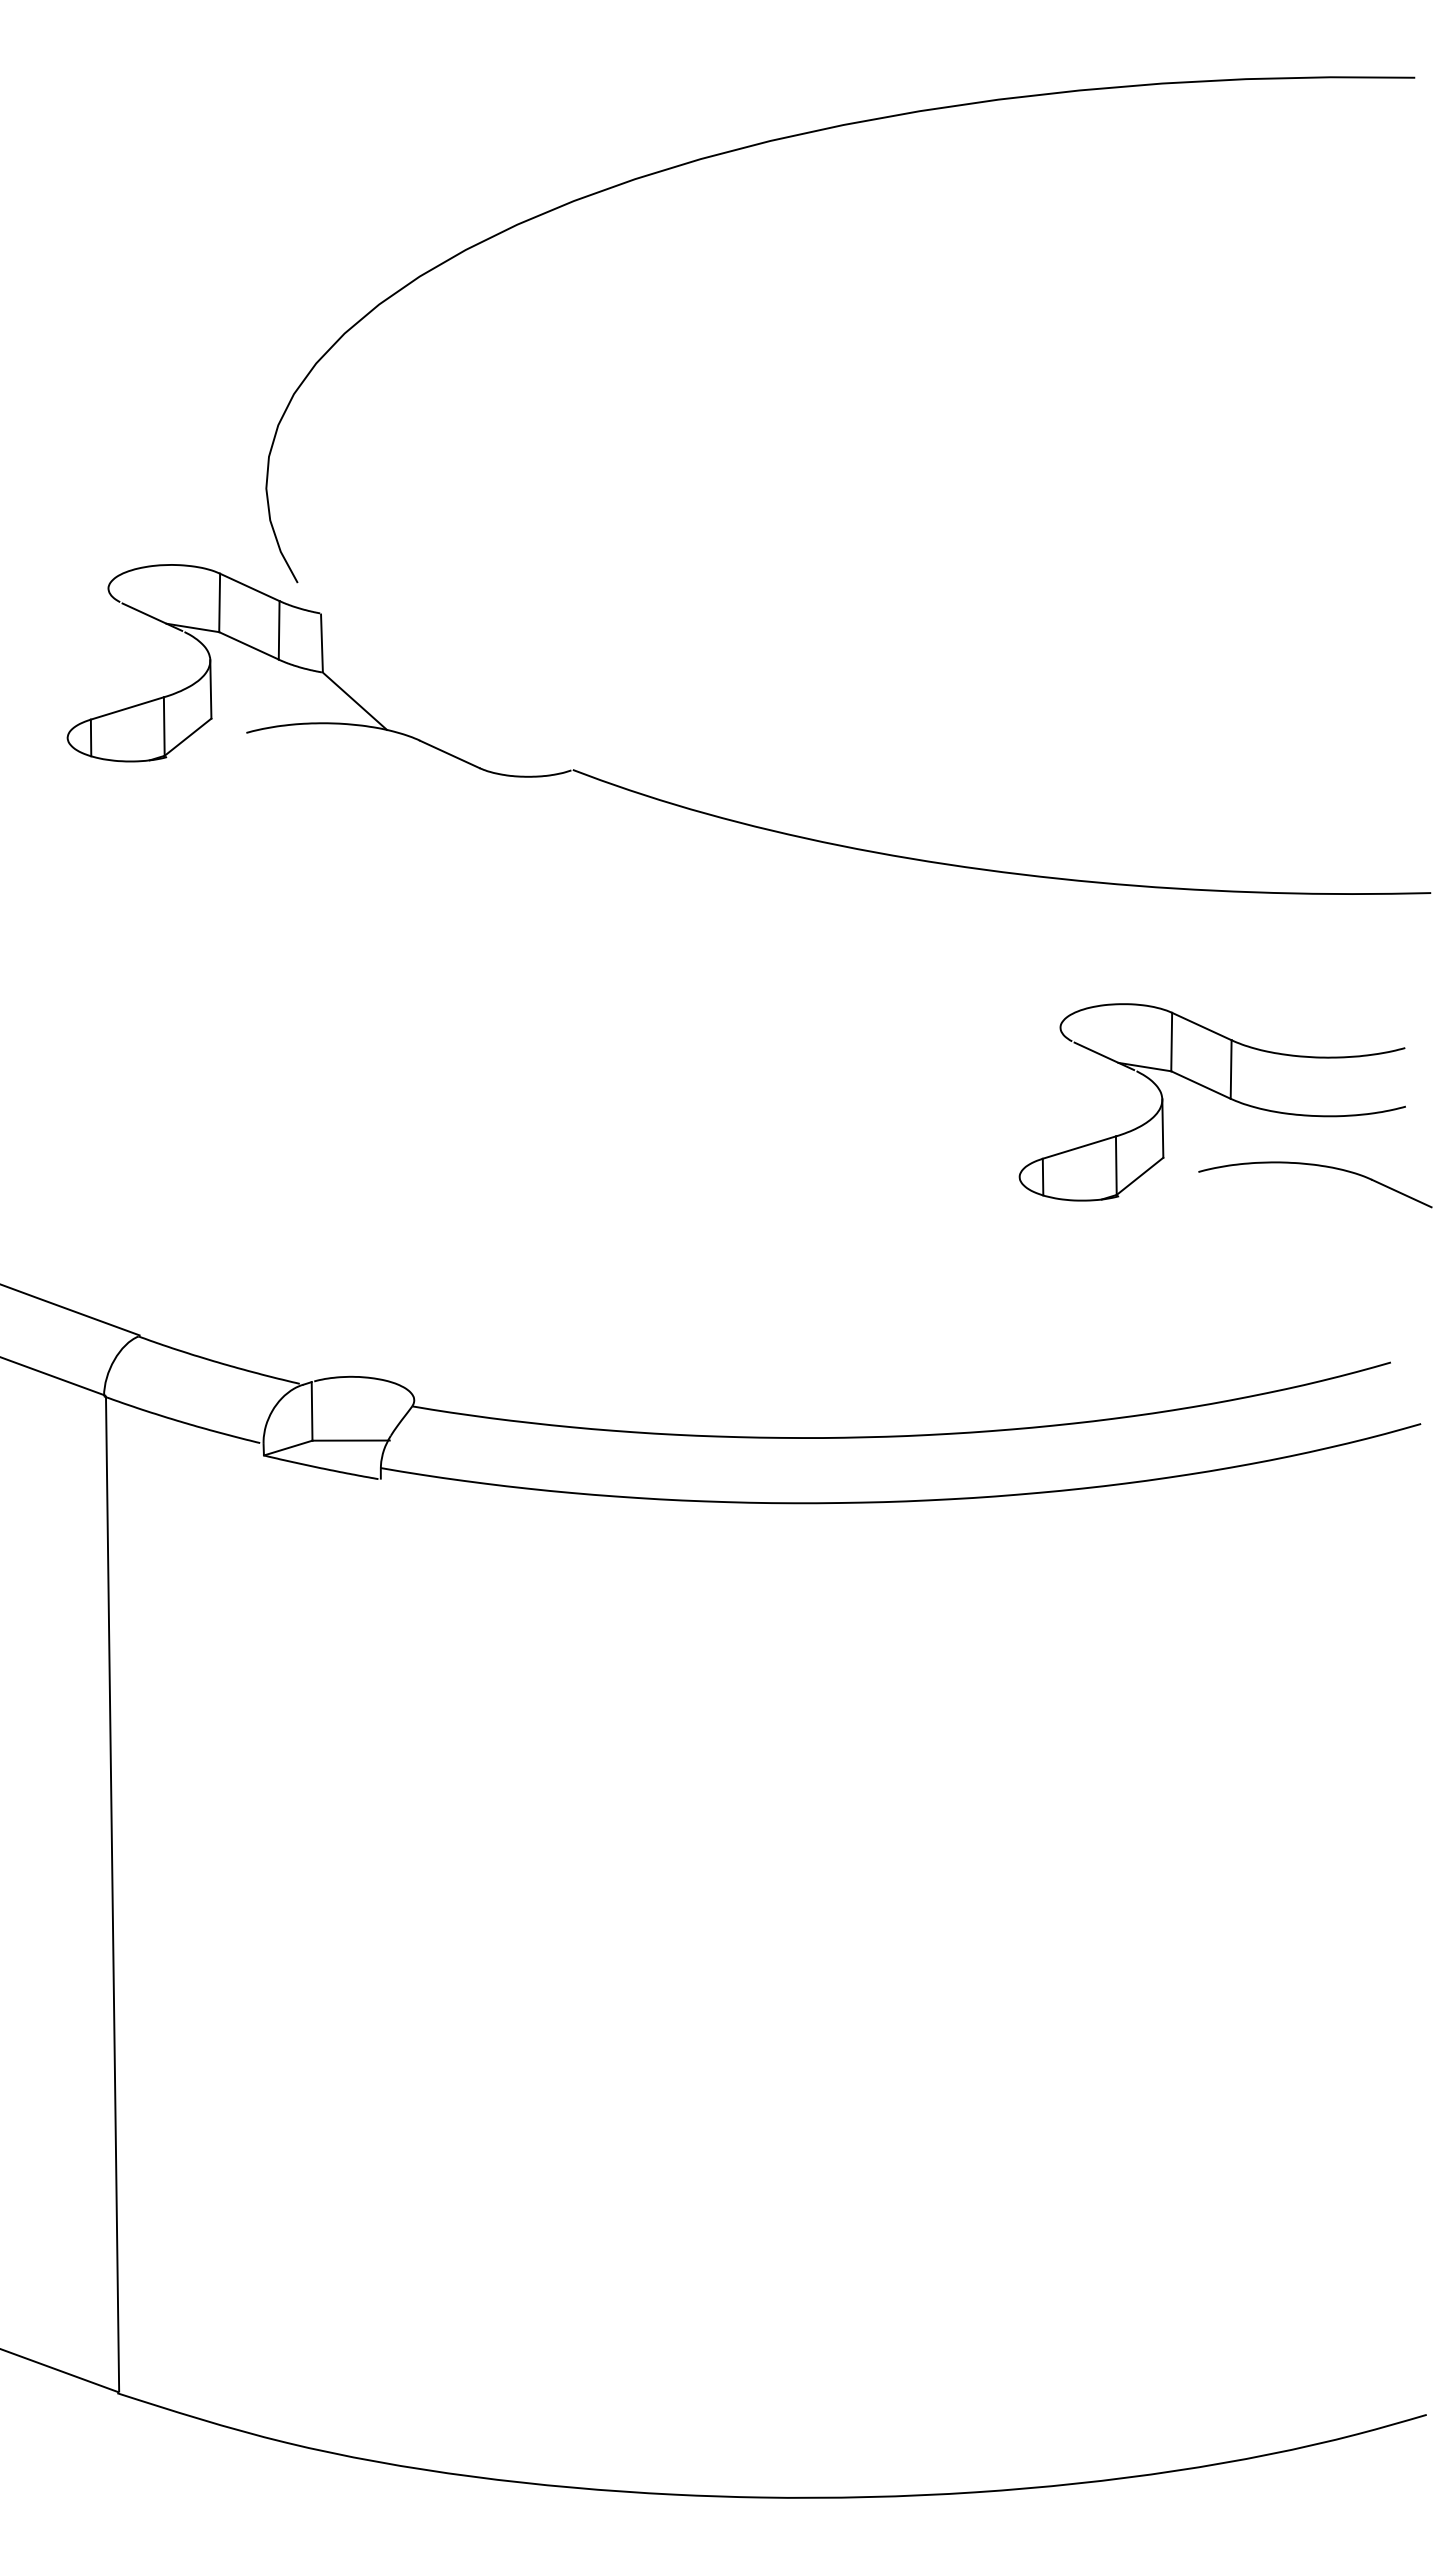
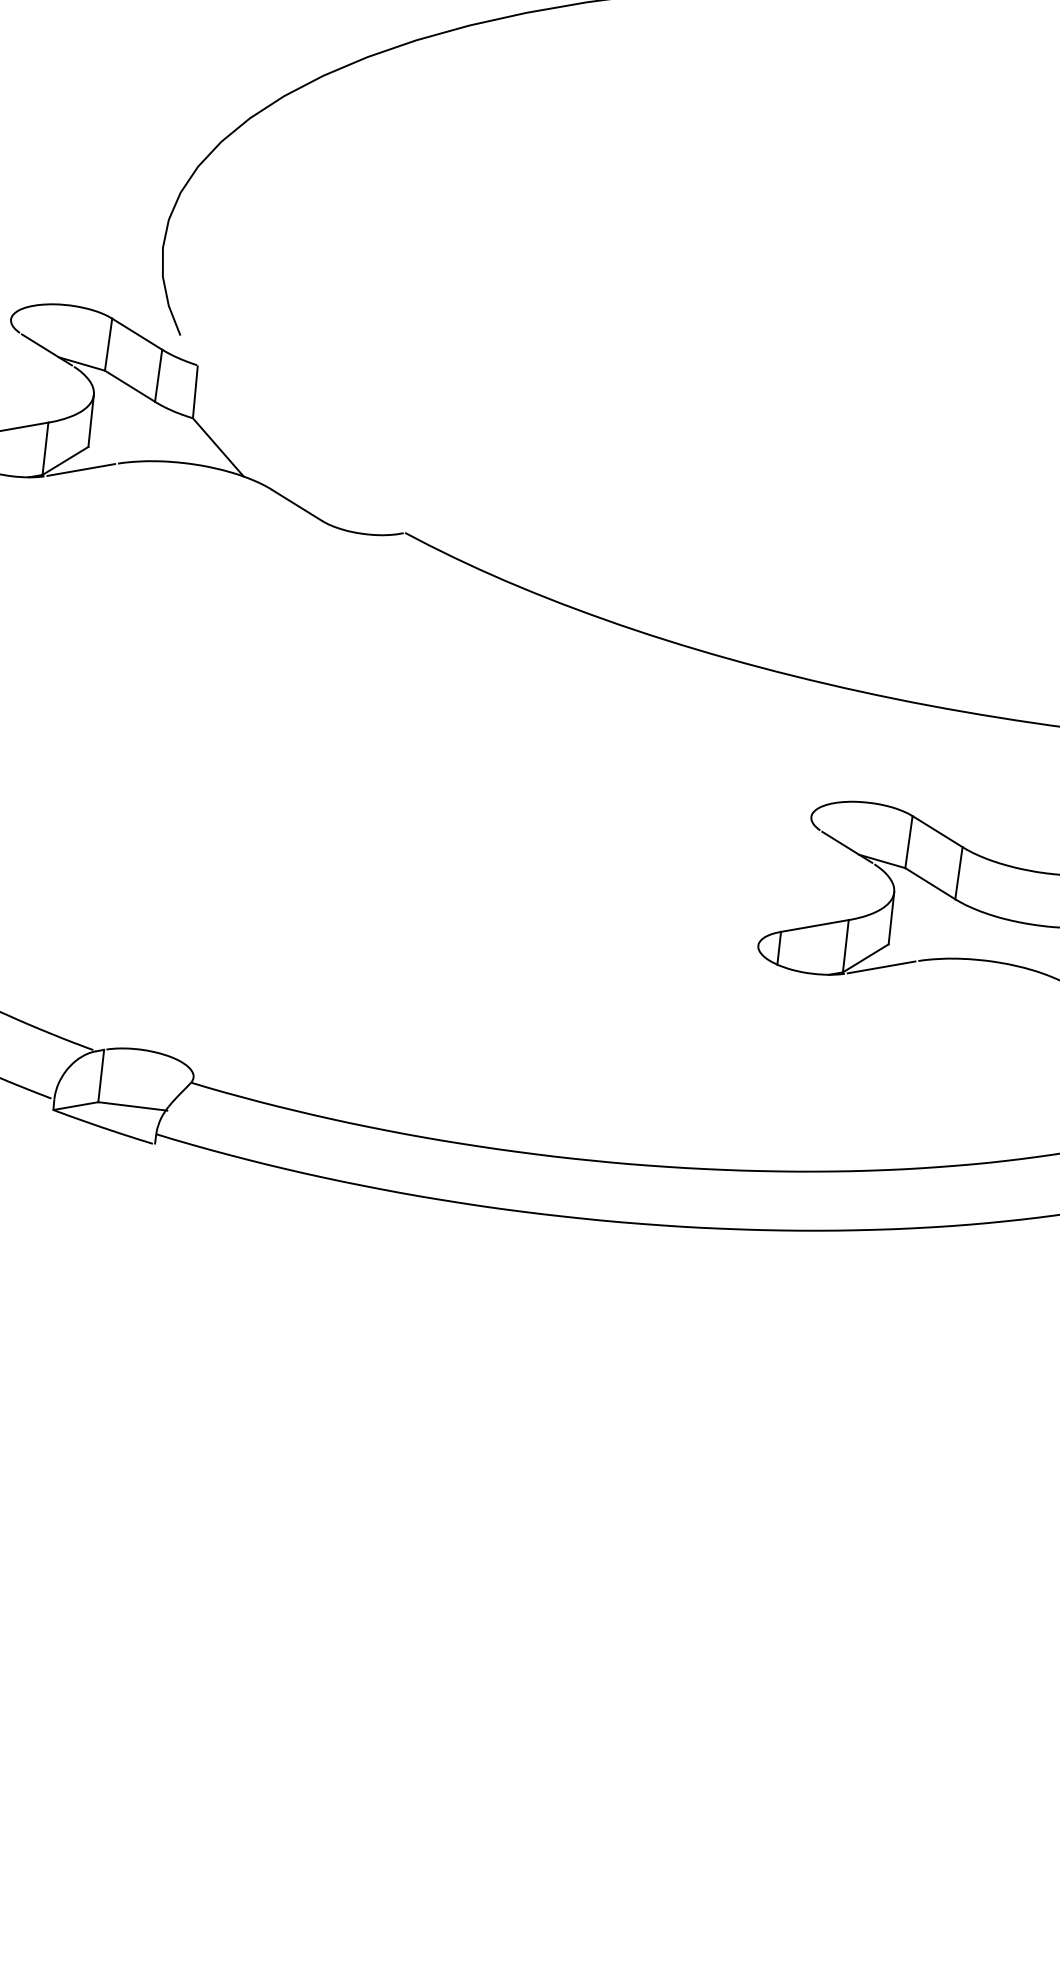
line: (206, 744) -> (81, 469), added
line: (1158, 1183) -> (881, 966), added

